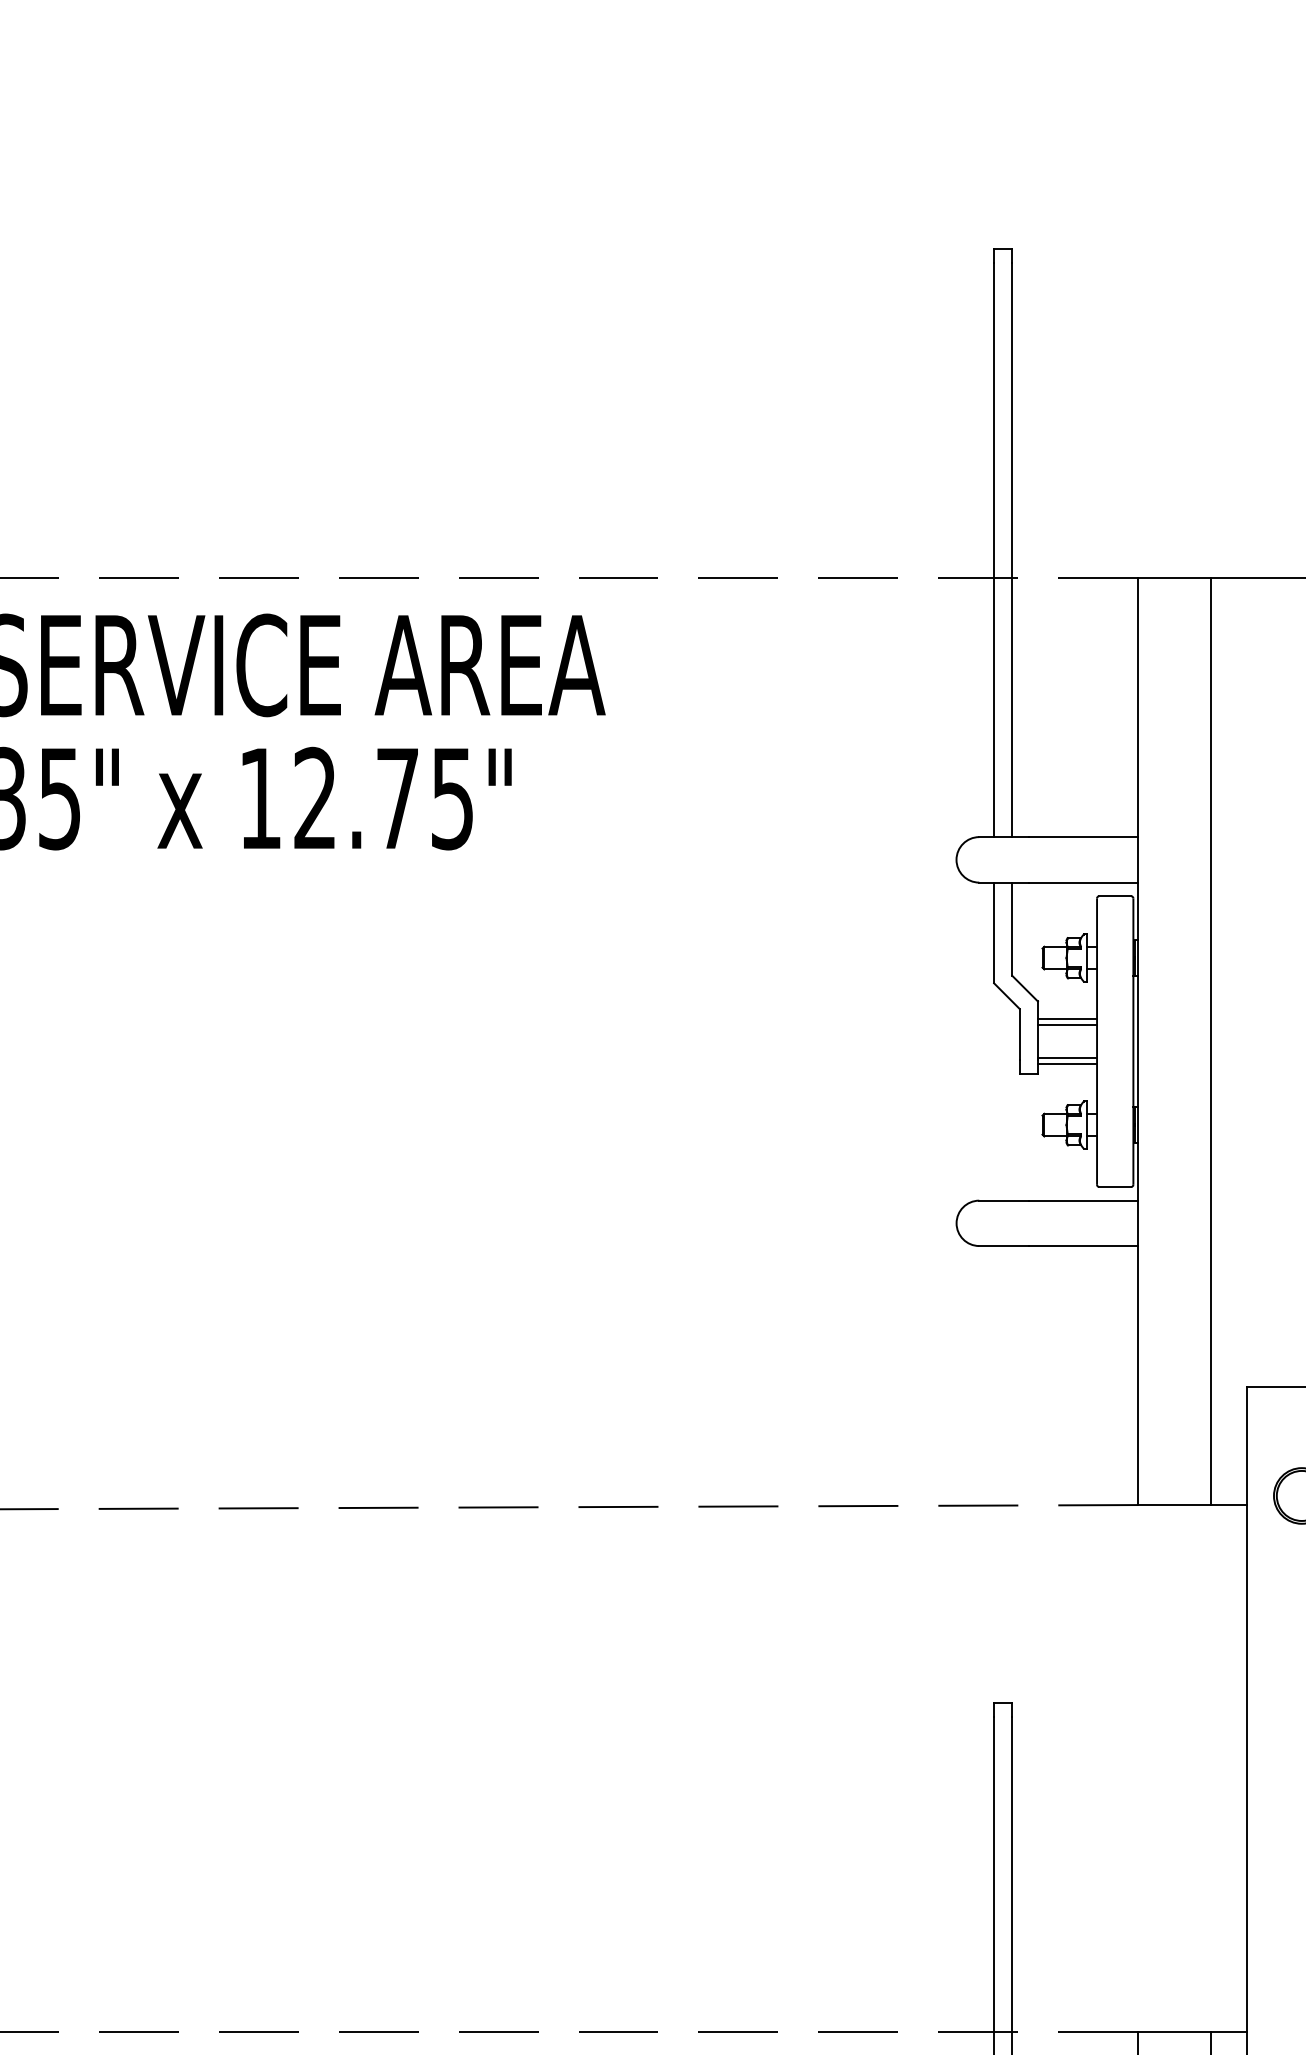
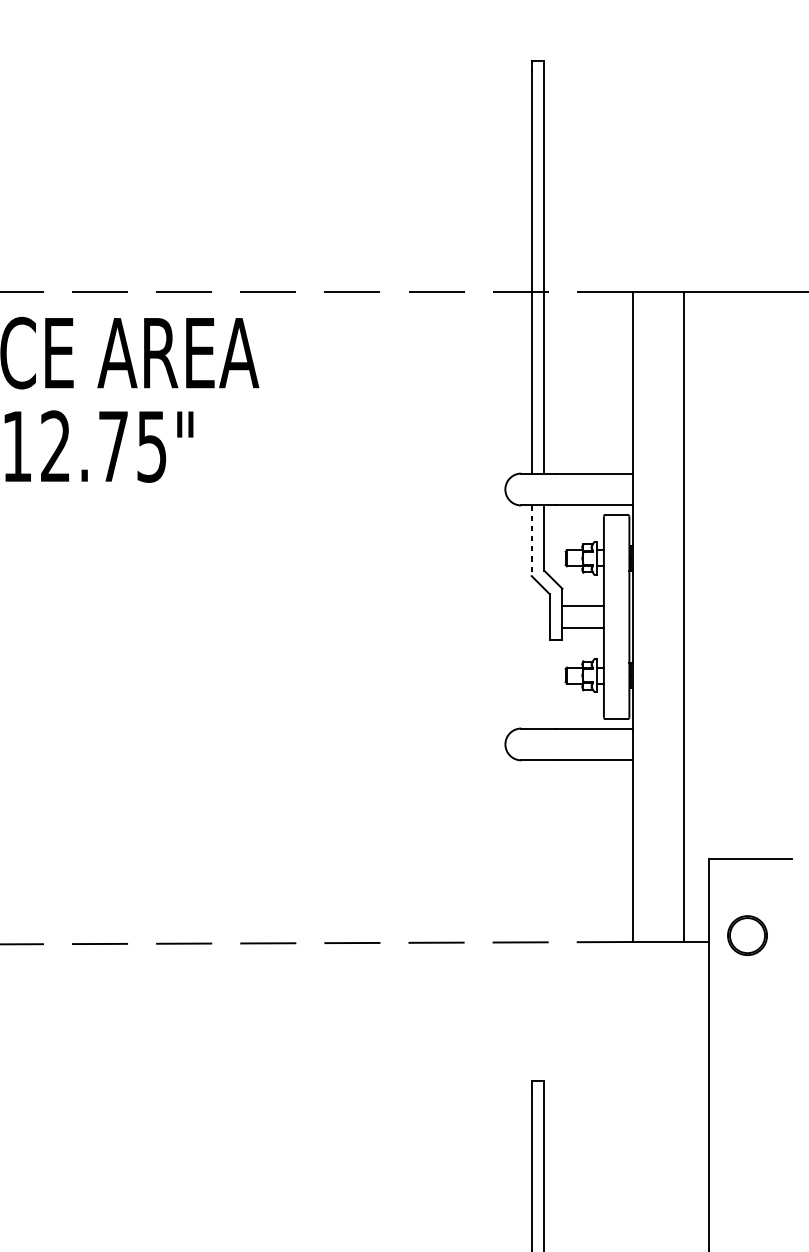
line: (994, 933) -> (532, 541), solid -> dashed
line: (1067, 1018) -> (583, 600), removed
line: (1067, 1064) -> (583, 633), removed

